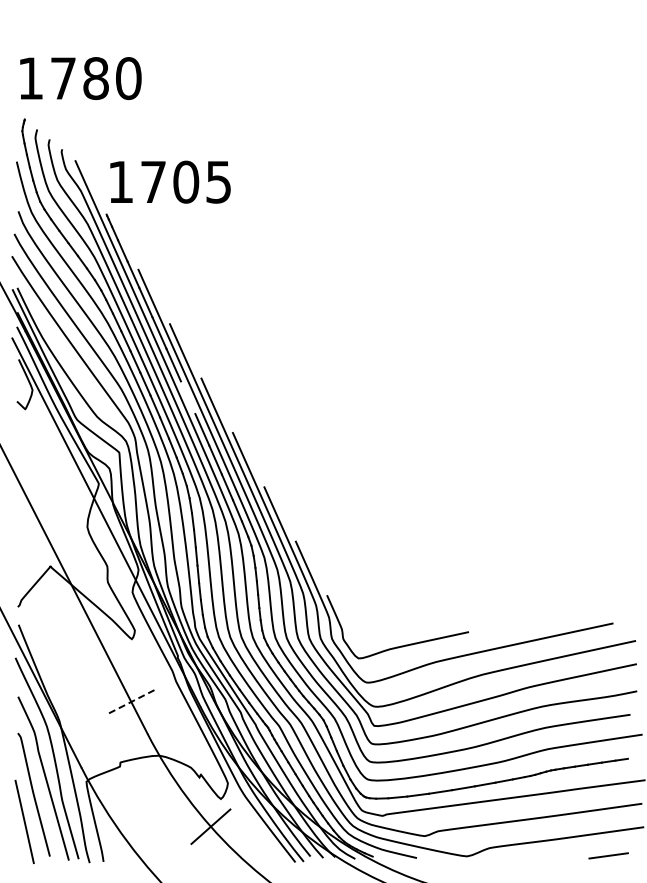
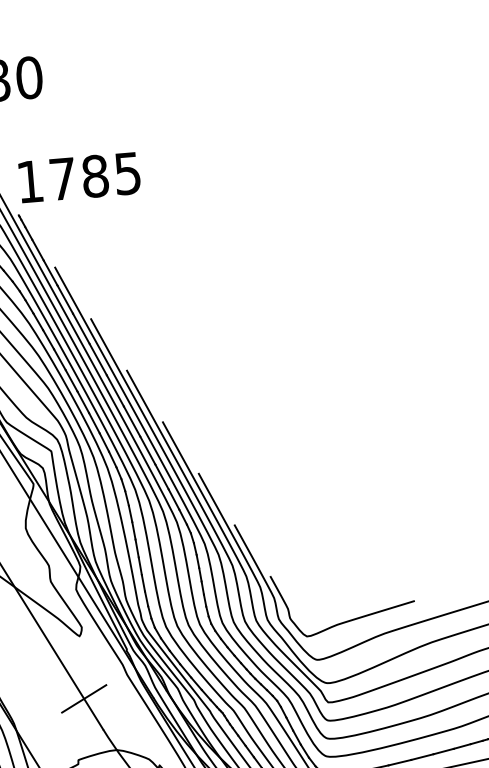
text: (186, 181) -> (95, 175), 1705 -> 1785
line: (187, 397) -> (114, 390), added
line: (131, 701) -> (84, 698), dashed -> solid

